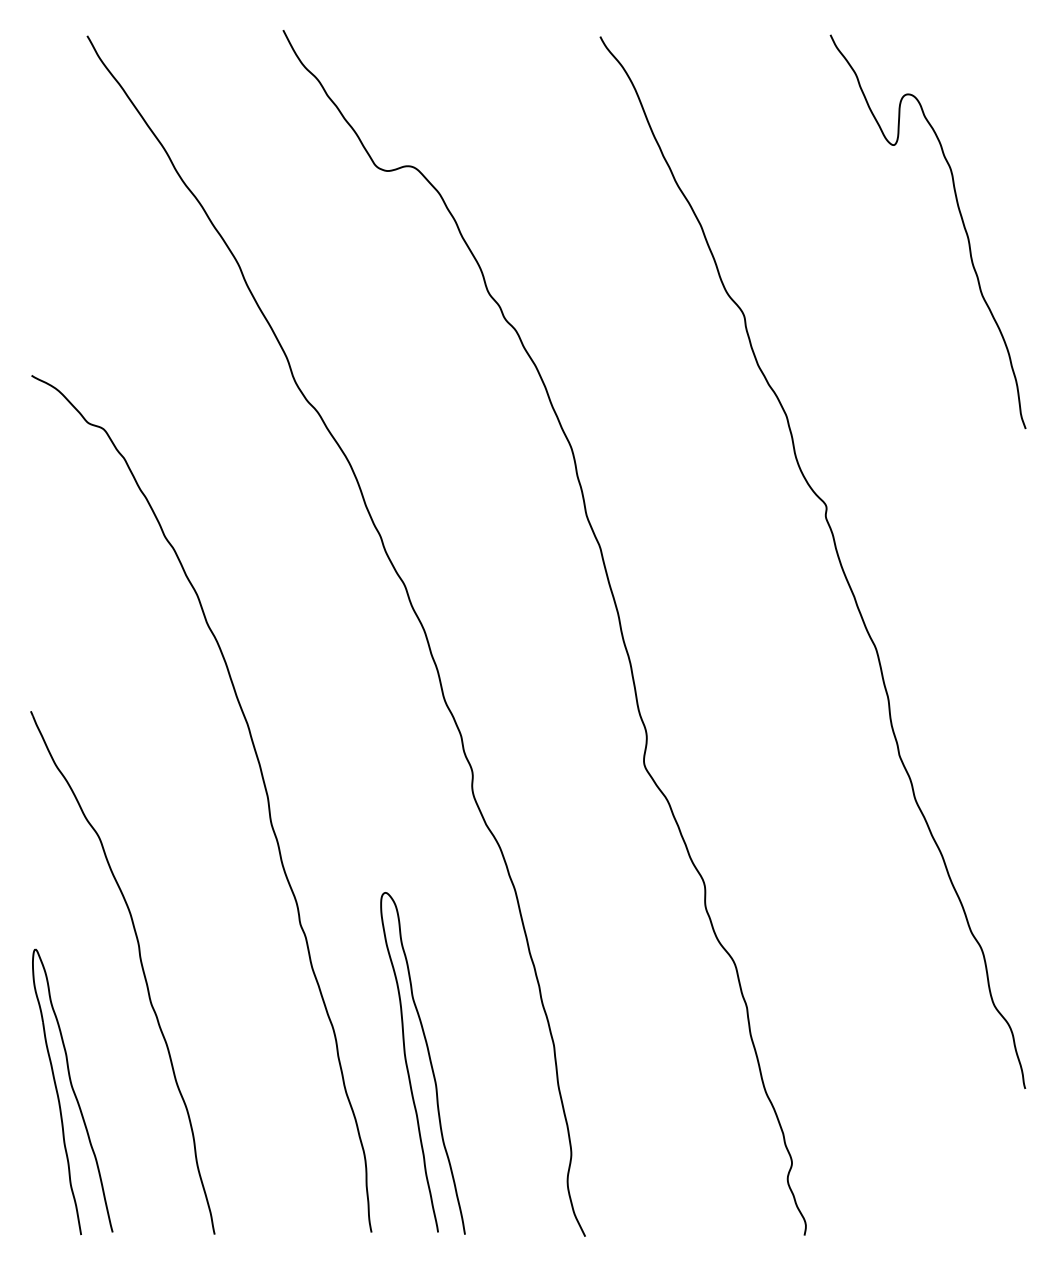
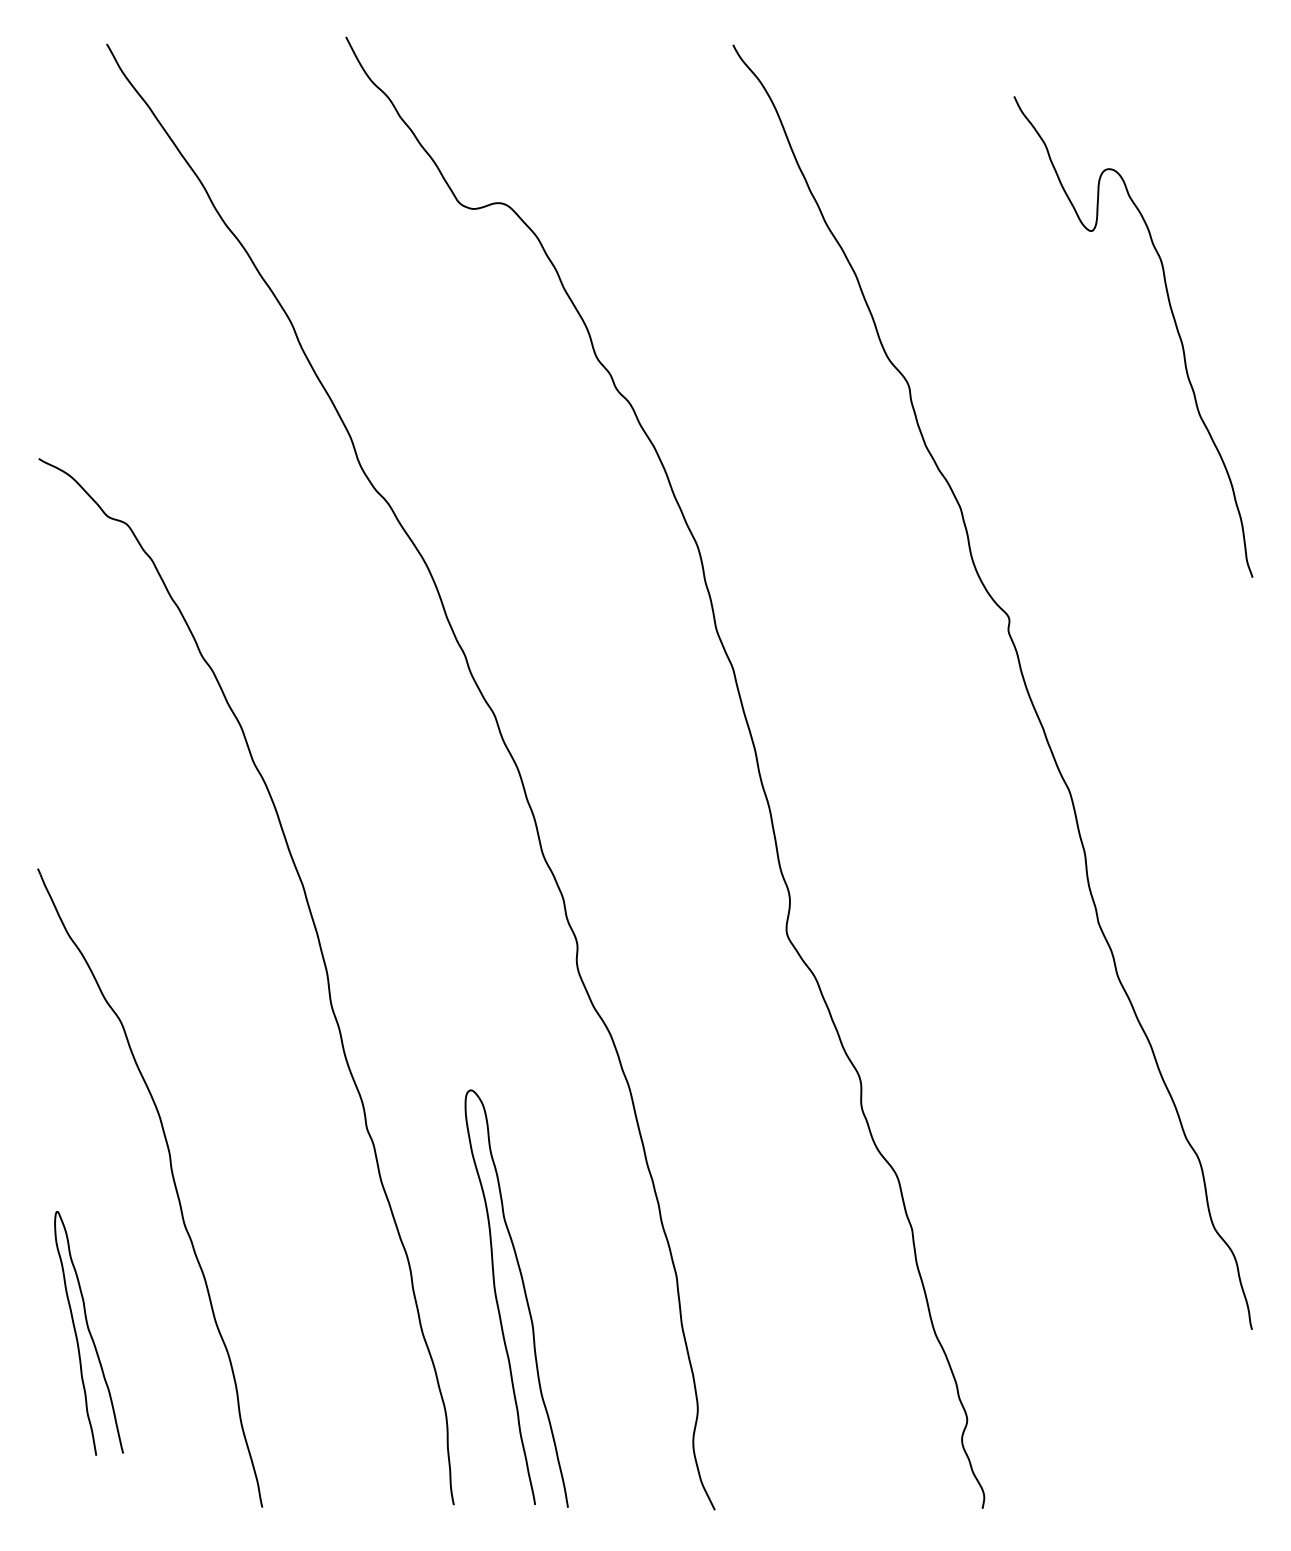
curve: (962, 224) -> (1175, 328), moved
part: (72, 1091) -> (88, 1332), size x0.7

